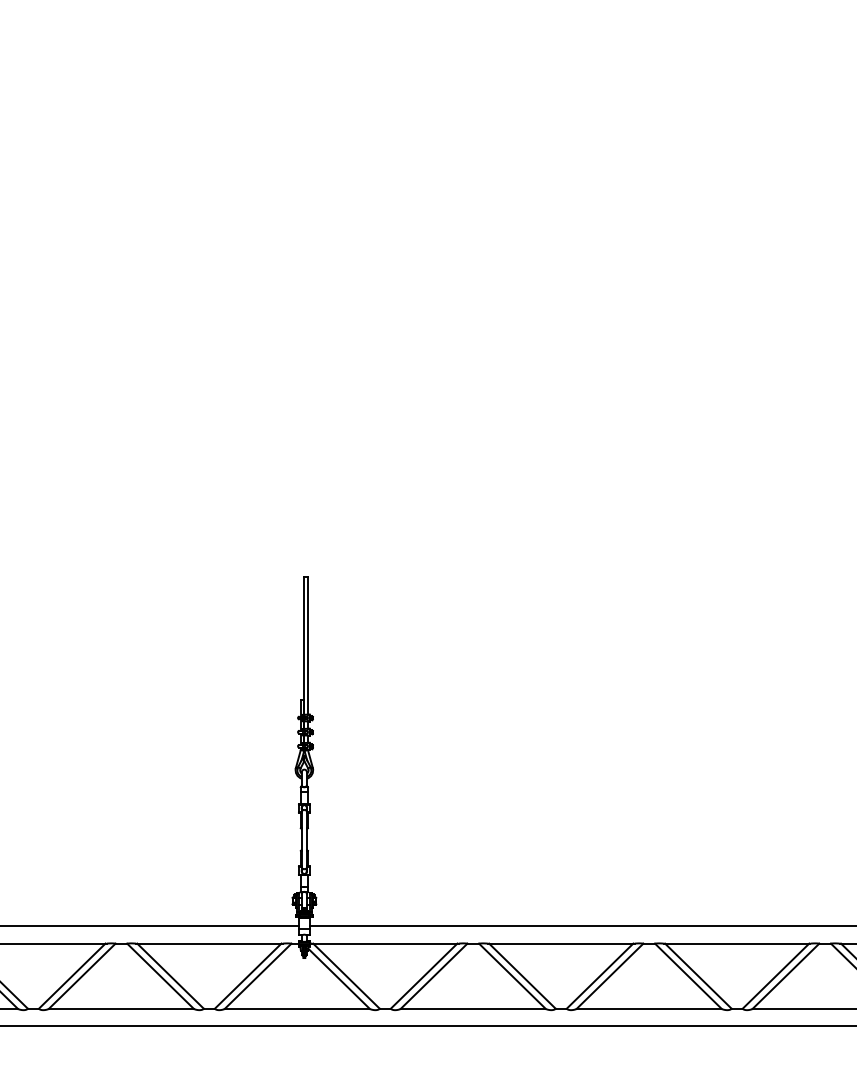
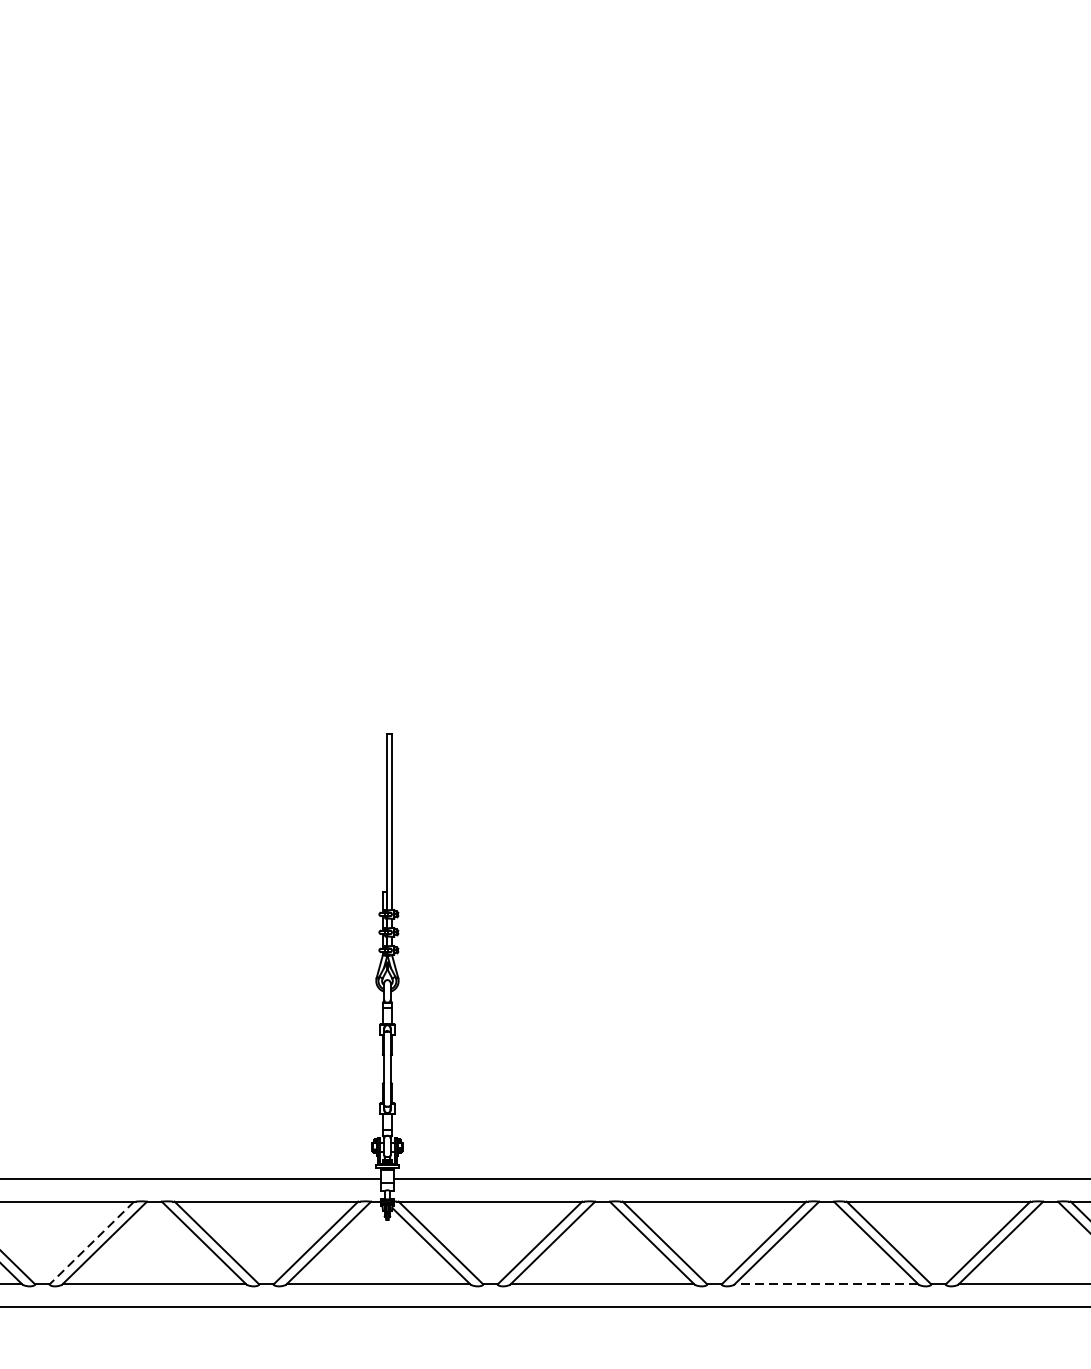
line: (71, 976) -> (90, 1243), solid -> dashed
line: (648, 1008) -> (825, 1284), solid -> dashed

